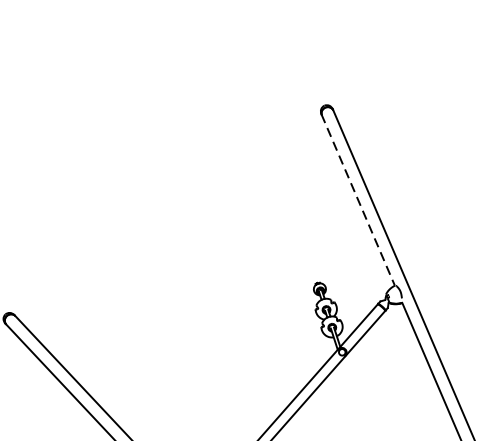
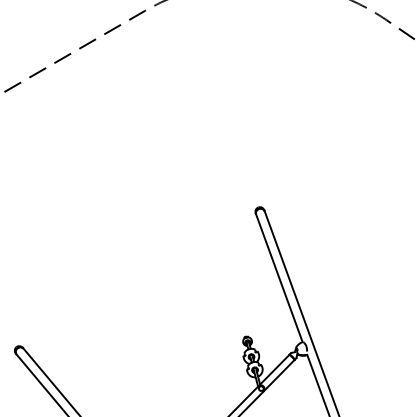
line: (358, 200) -> (279, 278), dashed -> solid

